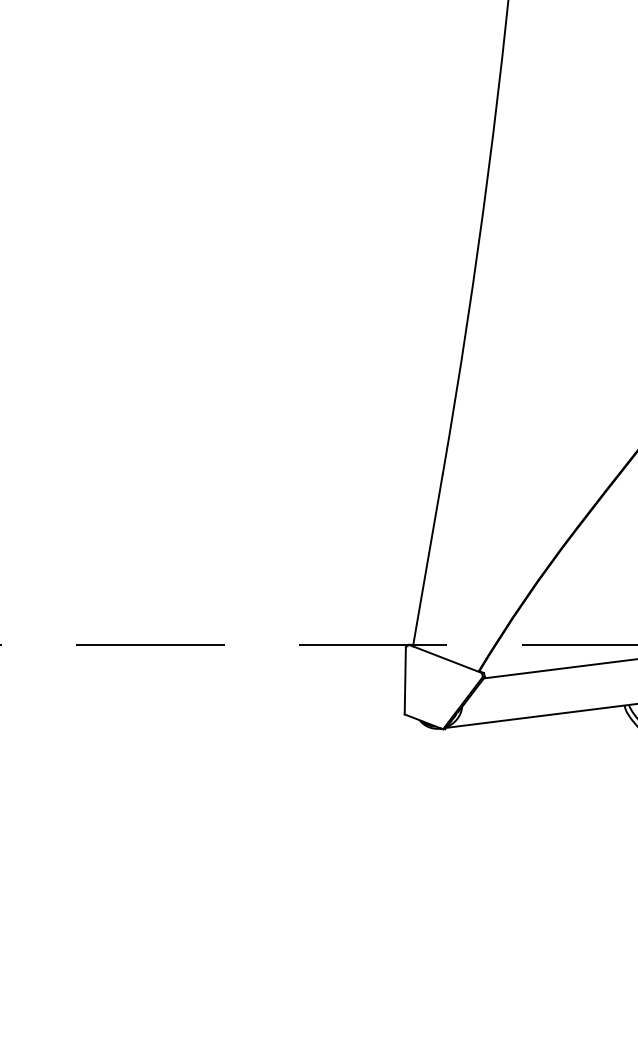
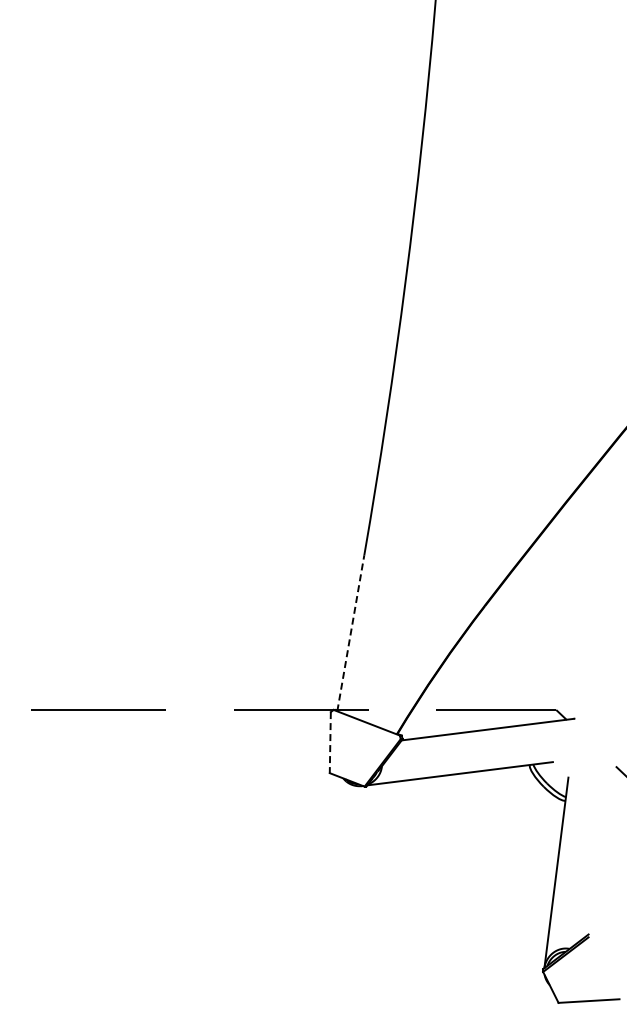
line: (427, 559) -> (350, 632), solid -> dashed
line: (405, 680) -> (330, 742), solid -> dashed

